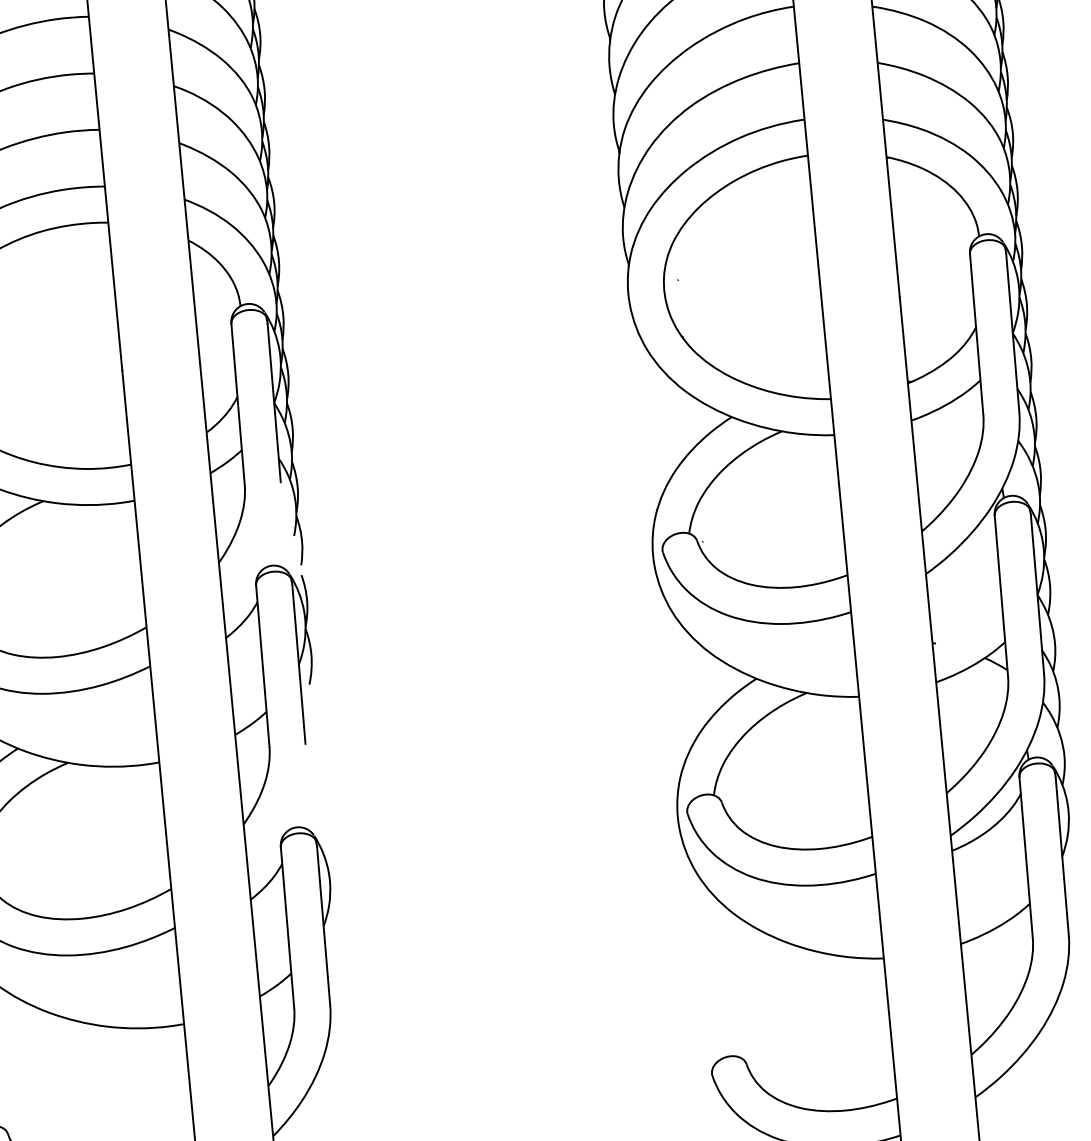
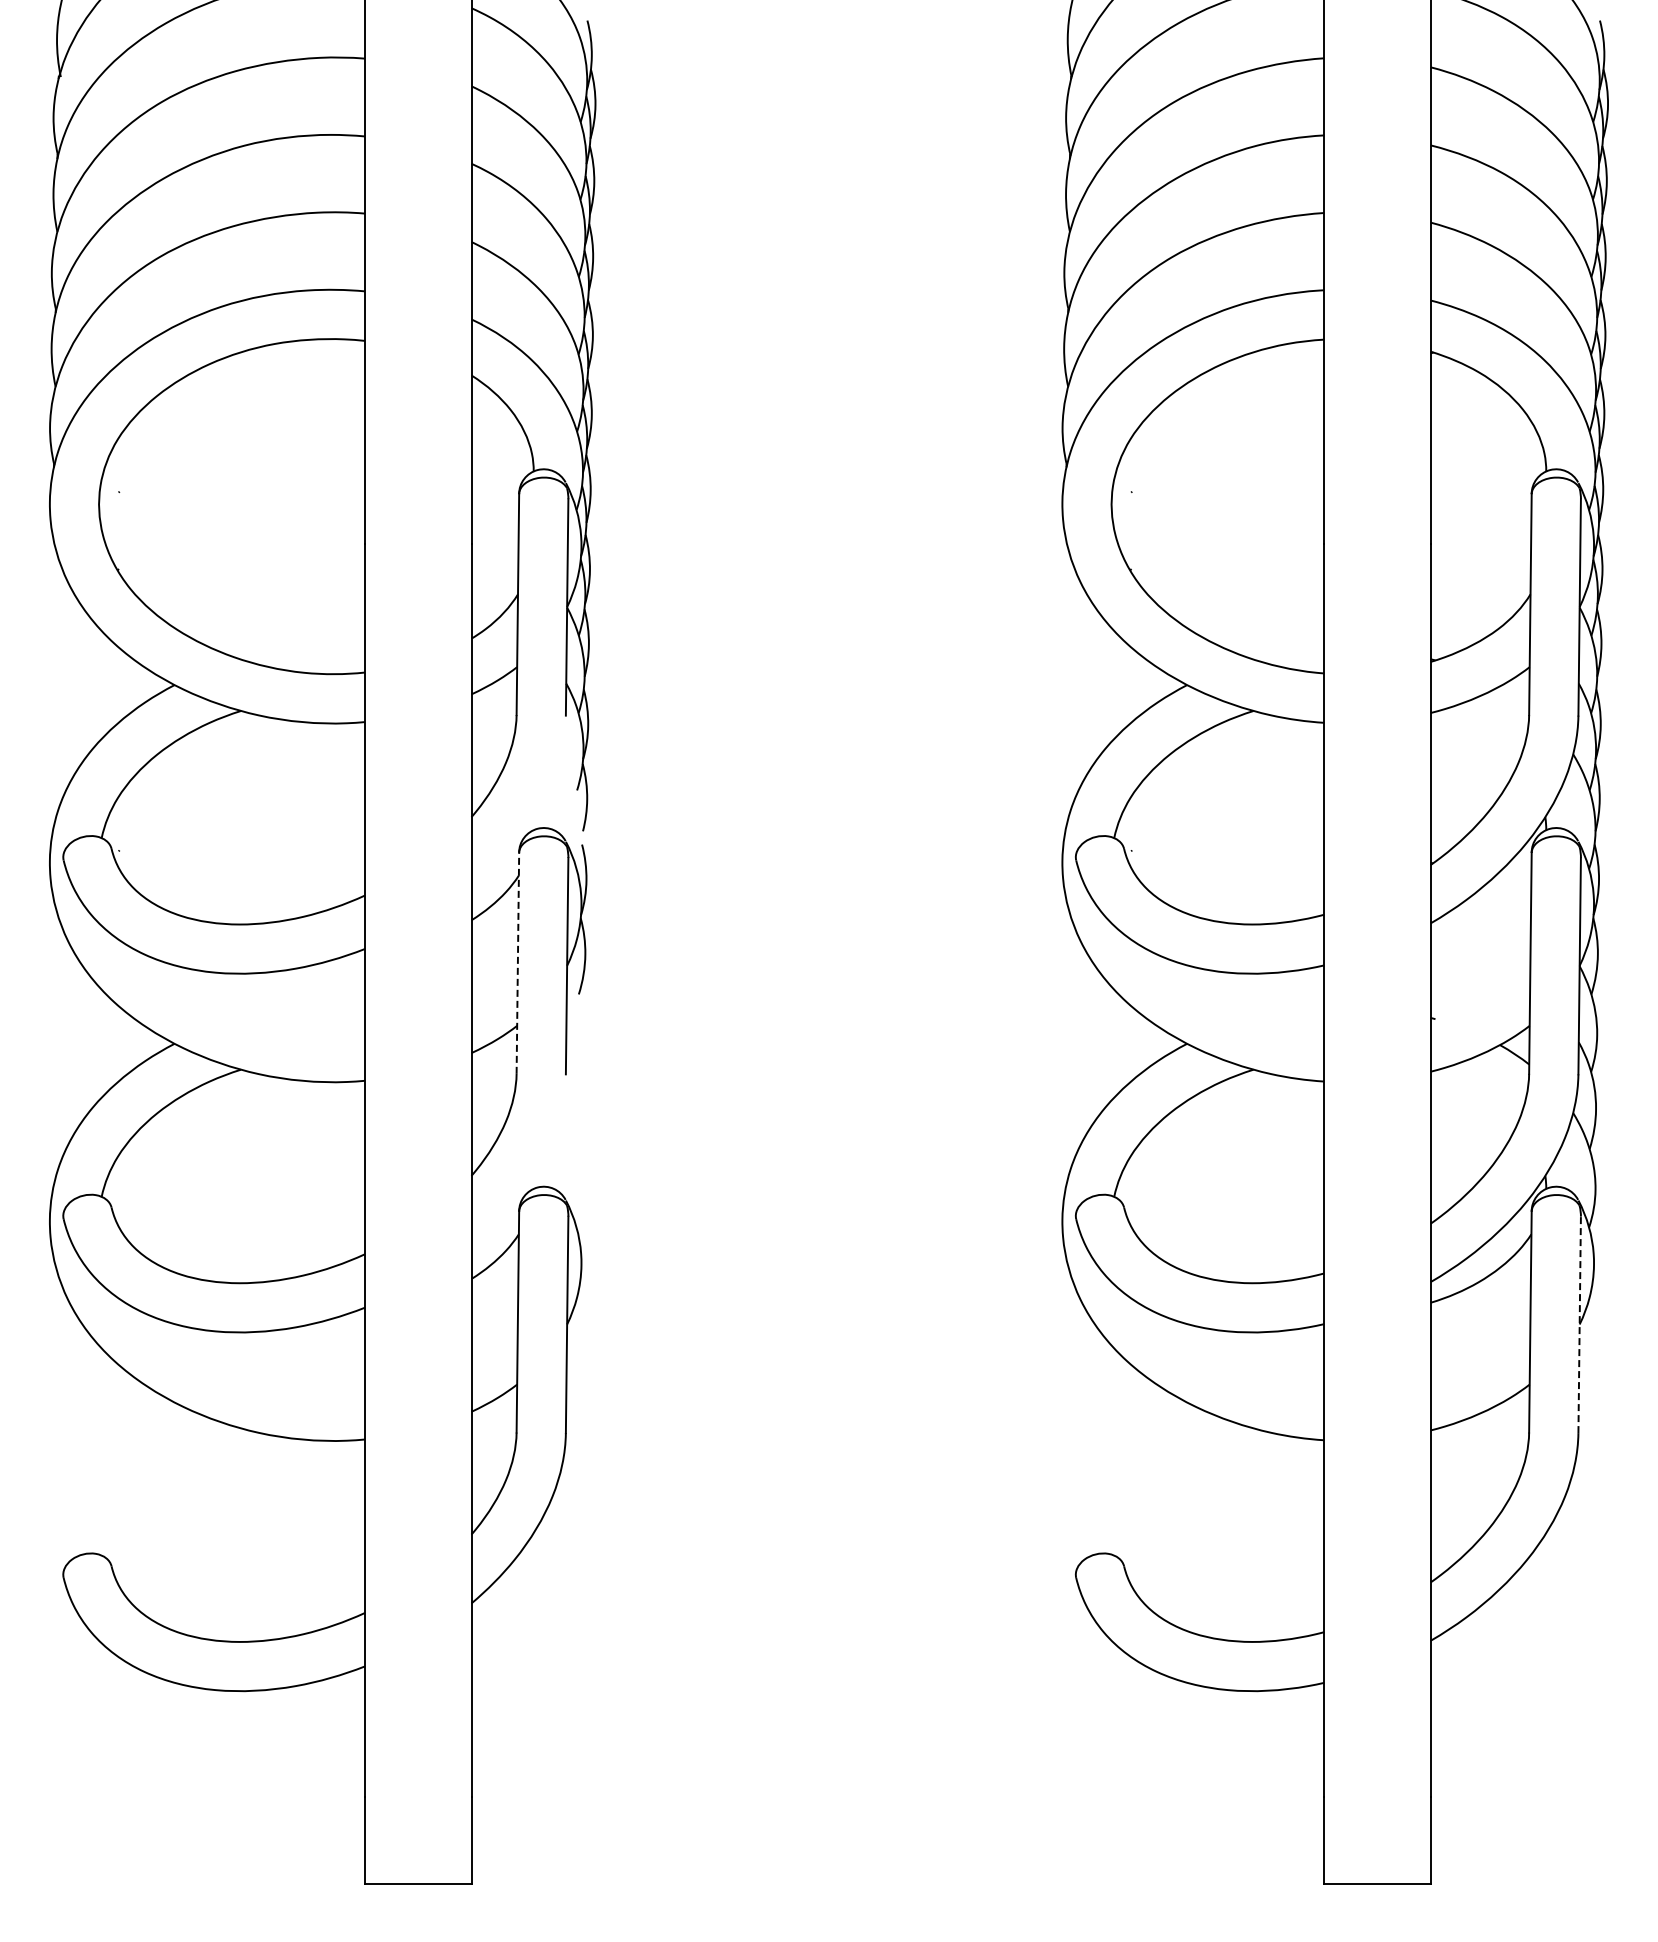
line: (262, 666) -> (517, 963), solid -> dashed
line: (1062, 856) -> (1579, 1324), solid -> dashed

